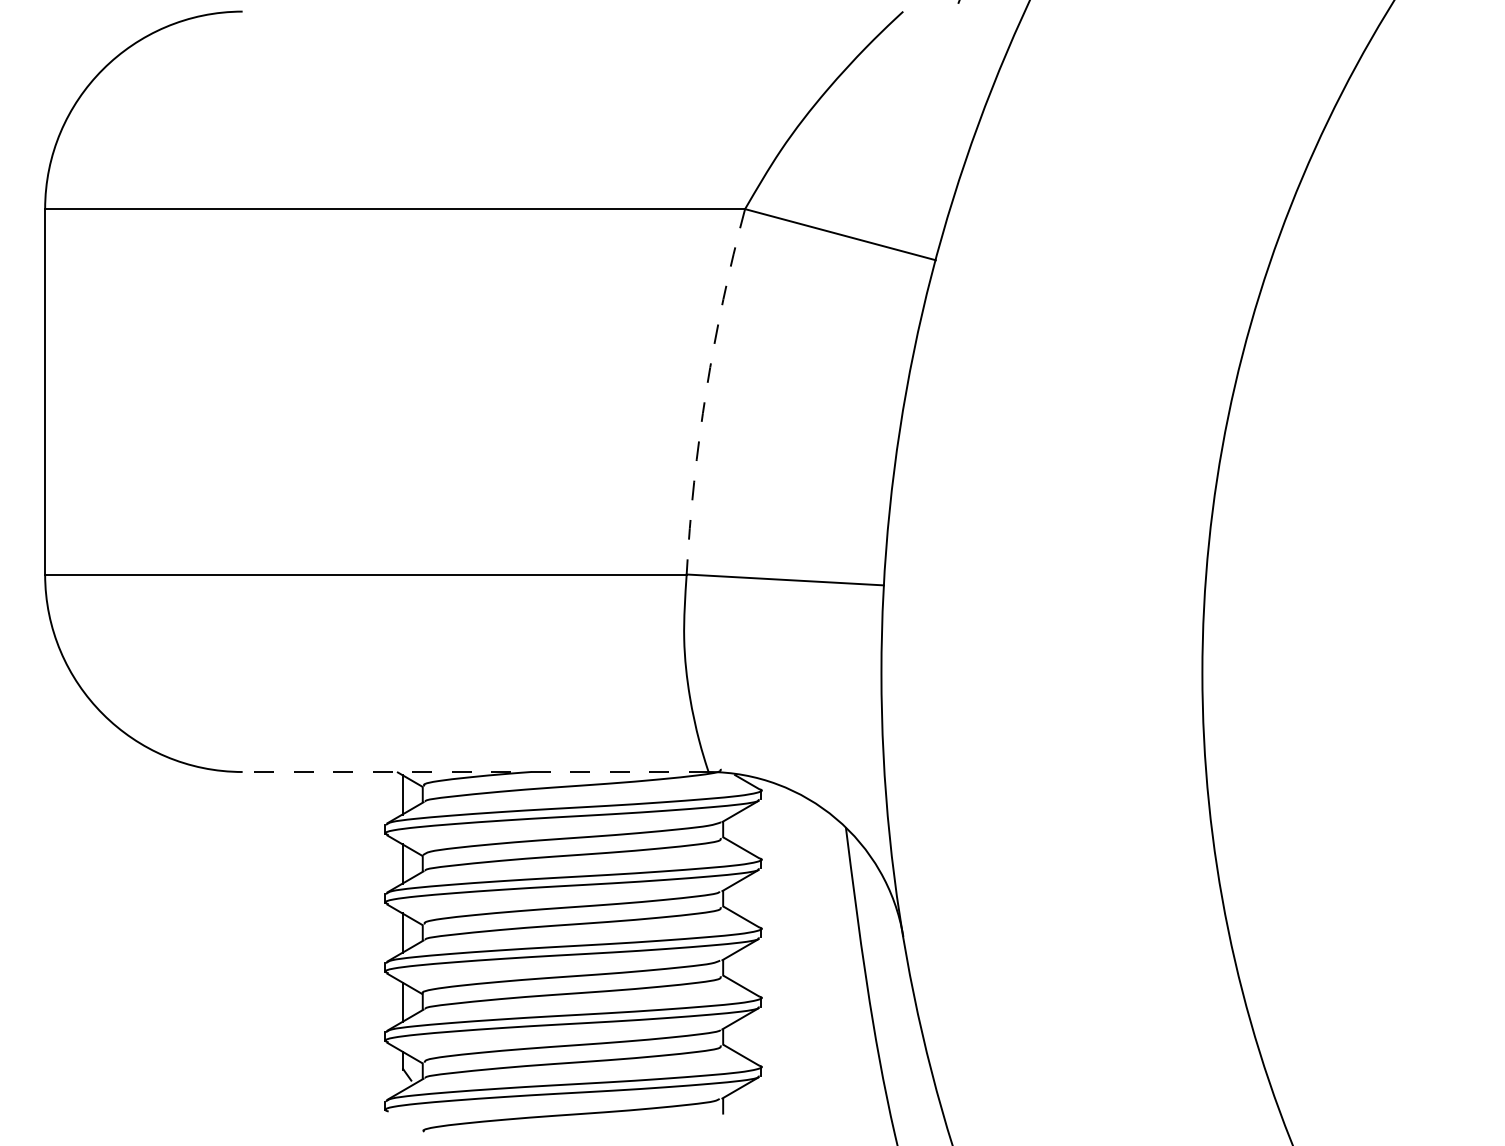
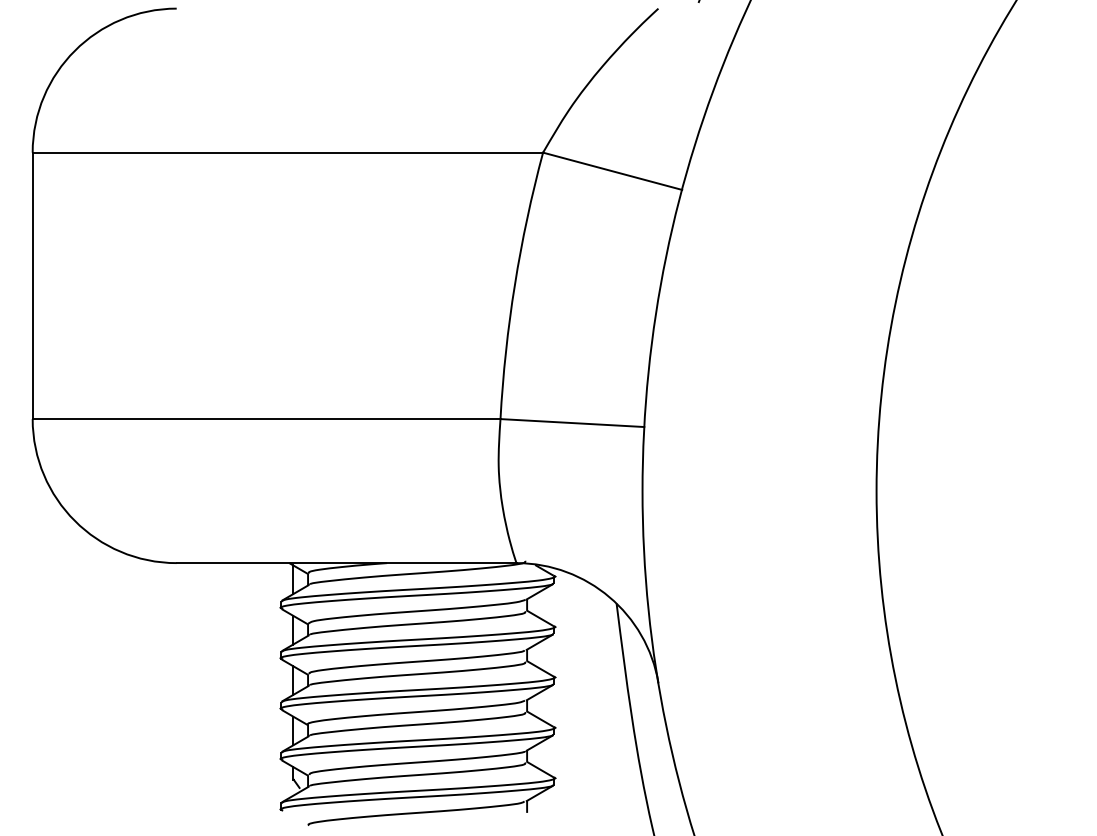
arc: (706, 390) -> (514, 284), dashed -> solid
line: (475, 772) -> (346, 563), dashed -> solid

